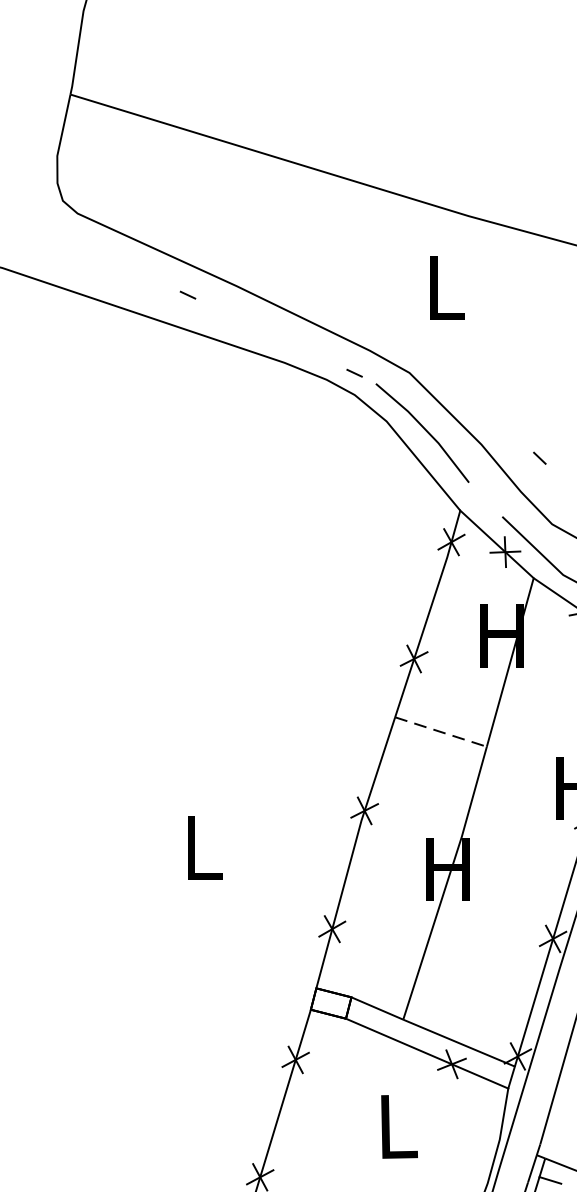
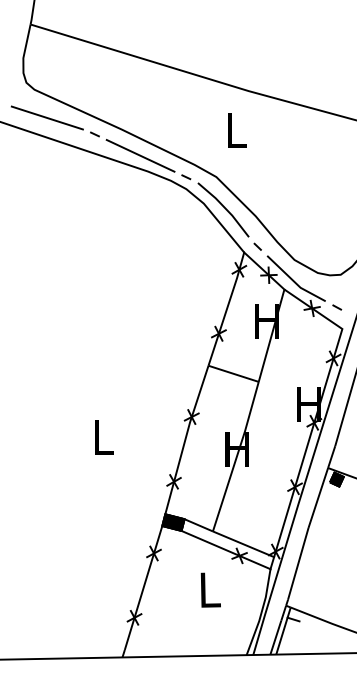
line: (99, 264) -> (46, 117), added
line: (271, 333) -> (140, 155), added
line: (539, 457) -> (257, 246), moved
line: (442, 731) -> (234, 373), dashed -> solid
fill: (331, 1003) -> (173, 522), added

